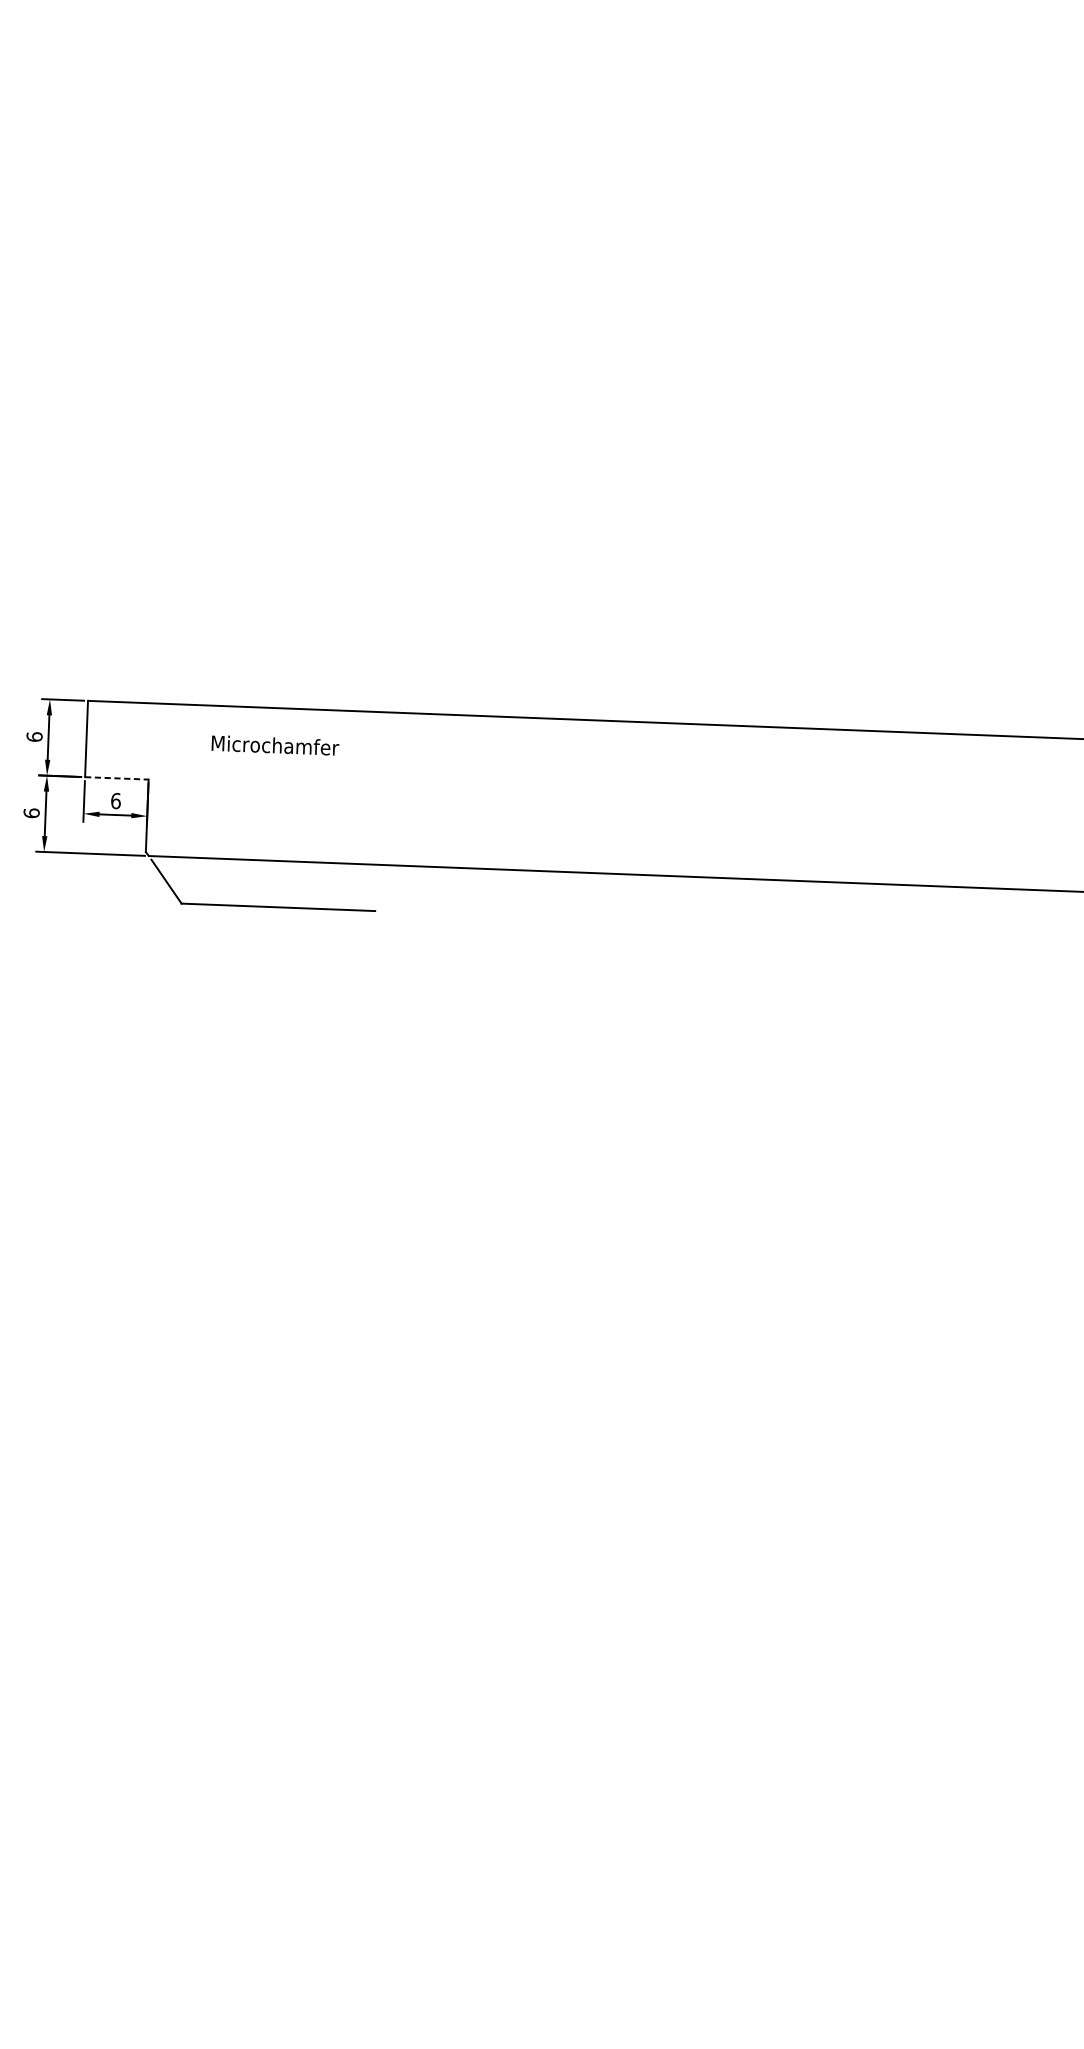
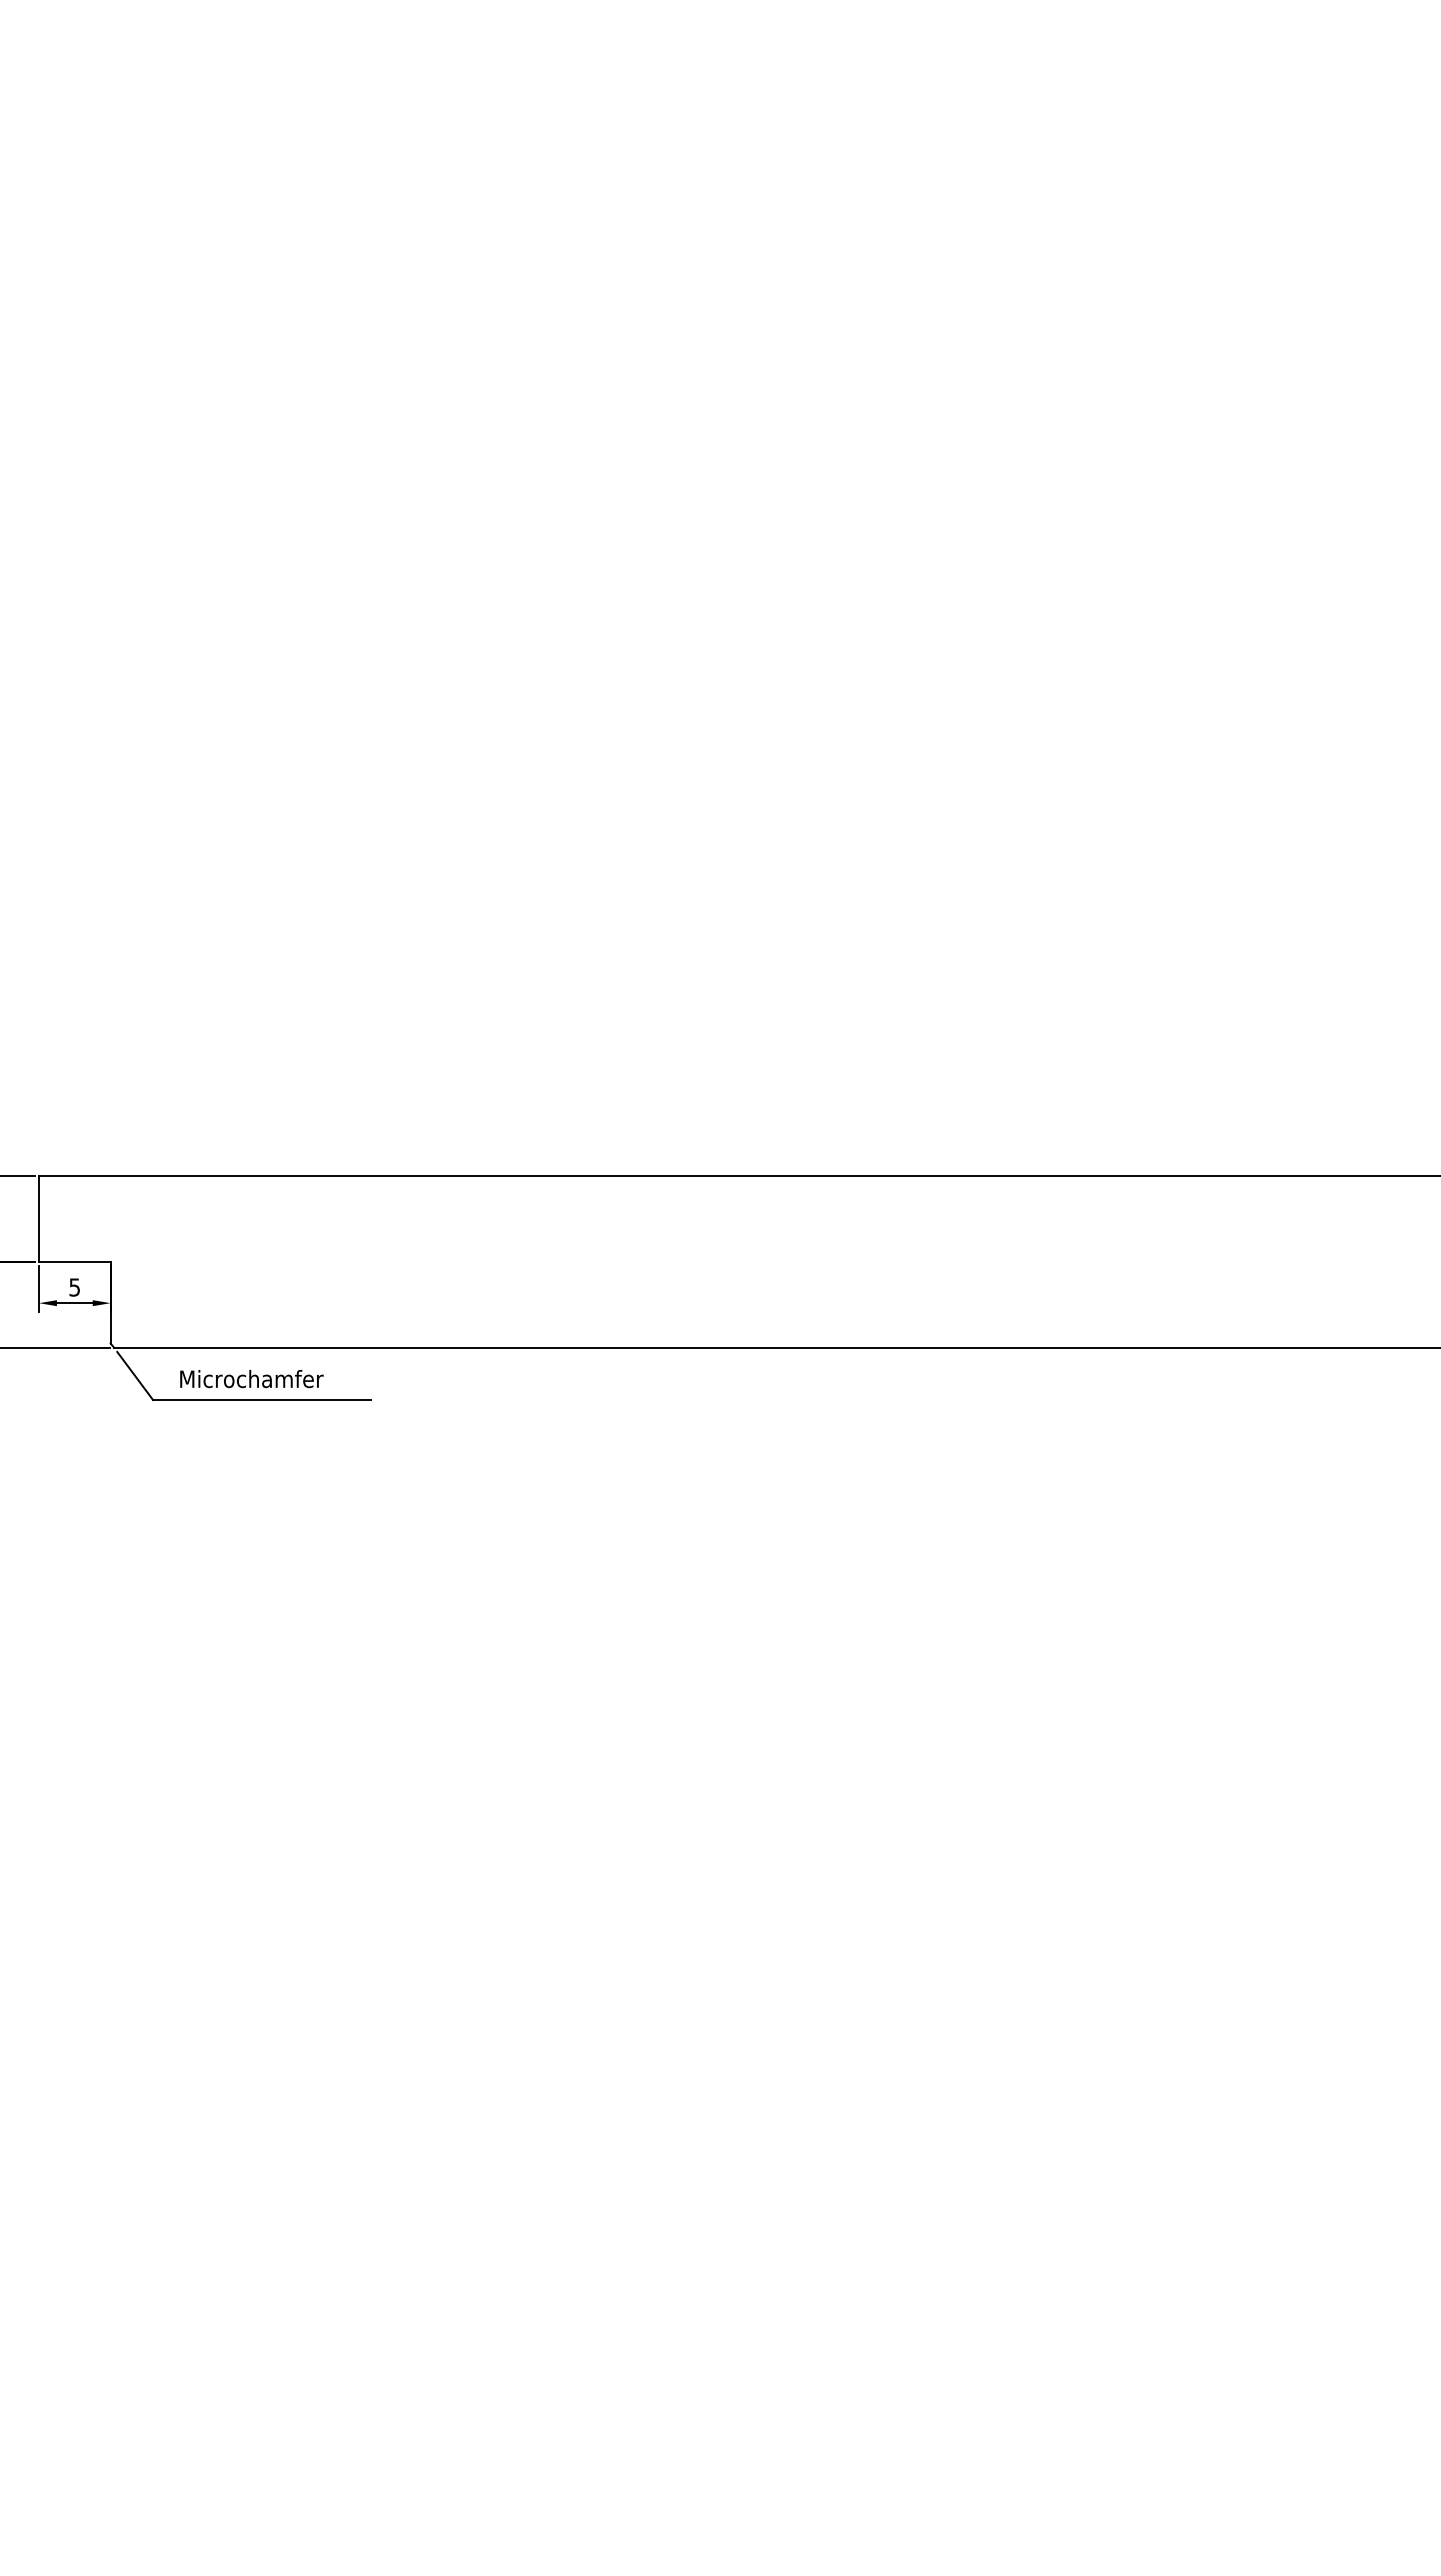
text: (275, 745) -> (251, 1379), moved
line: (116, 778) -> (74, 1261), dashed -> solid
text: (115, 801) -> (74, 1287), 6 -> 5

